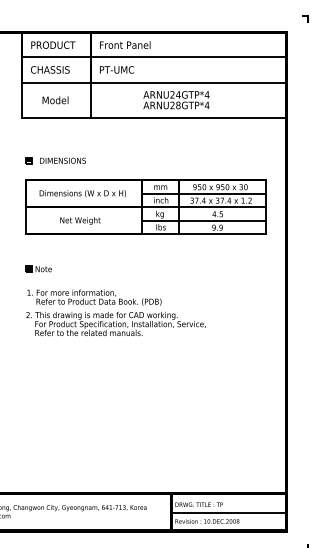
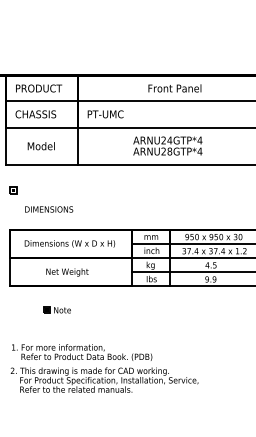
text: (125, 44) -> (175, 87), moved
part: (28, 160) -> (13, 190), moved
part: (38, 268) -> (56, 309), moved

